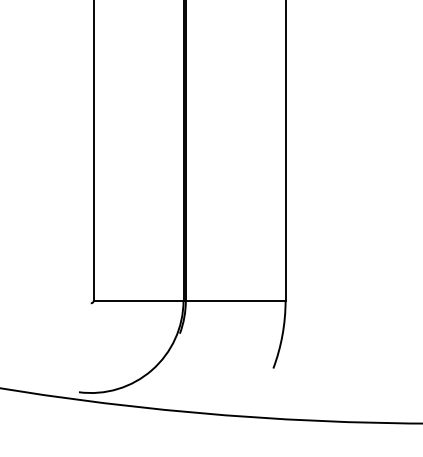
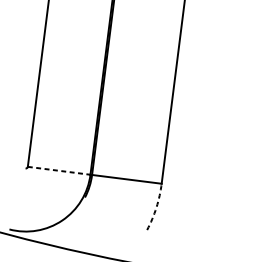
line: (138, 300) -> (59, 170), solid -> dashed
arc: (282, 335) -> (156, 207), solid -> dashed

